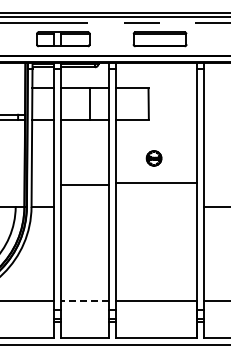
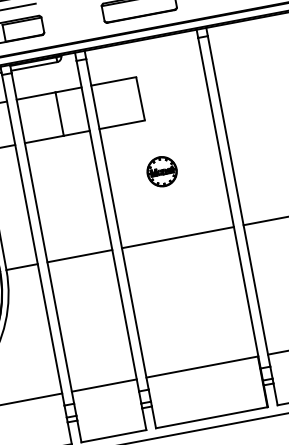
part: (153, 158) -> (161, 172), size x1.43
line: (156, 182) -> (177, 237), moved
line: (84, 184) -> (79, 255), moved
line: (85, 301) -> (105, 385), dashed -> solid

